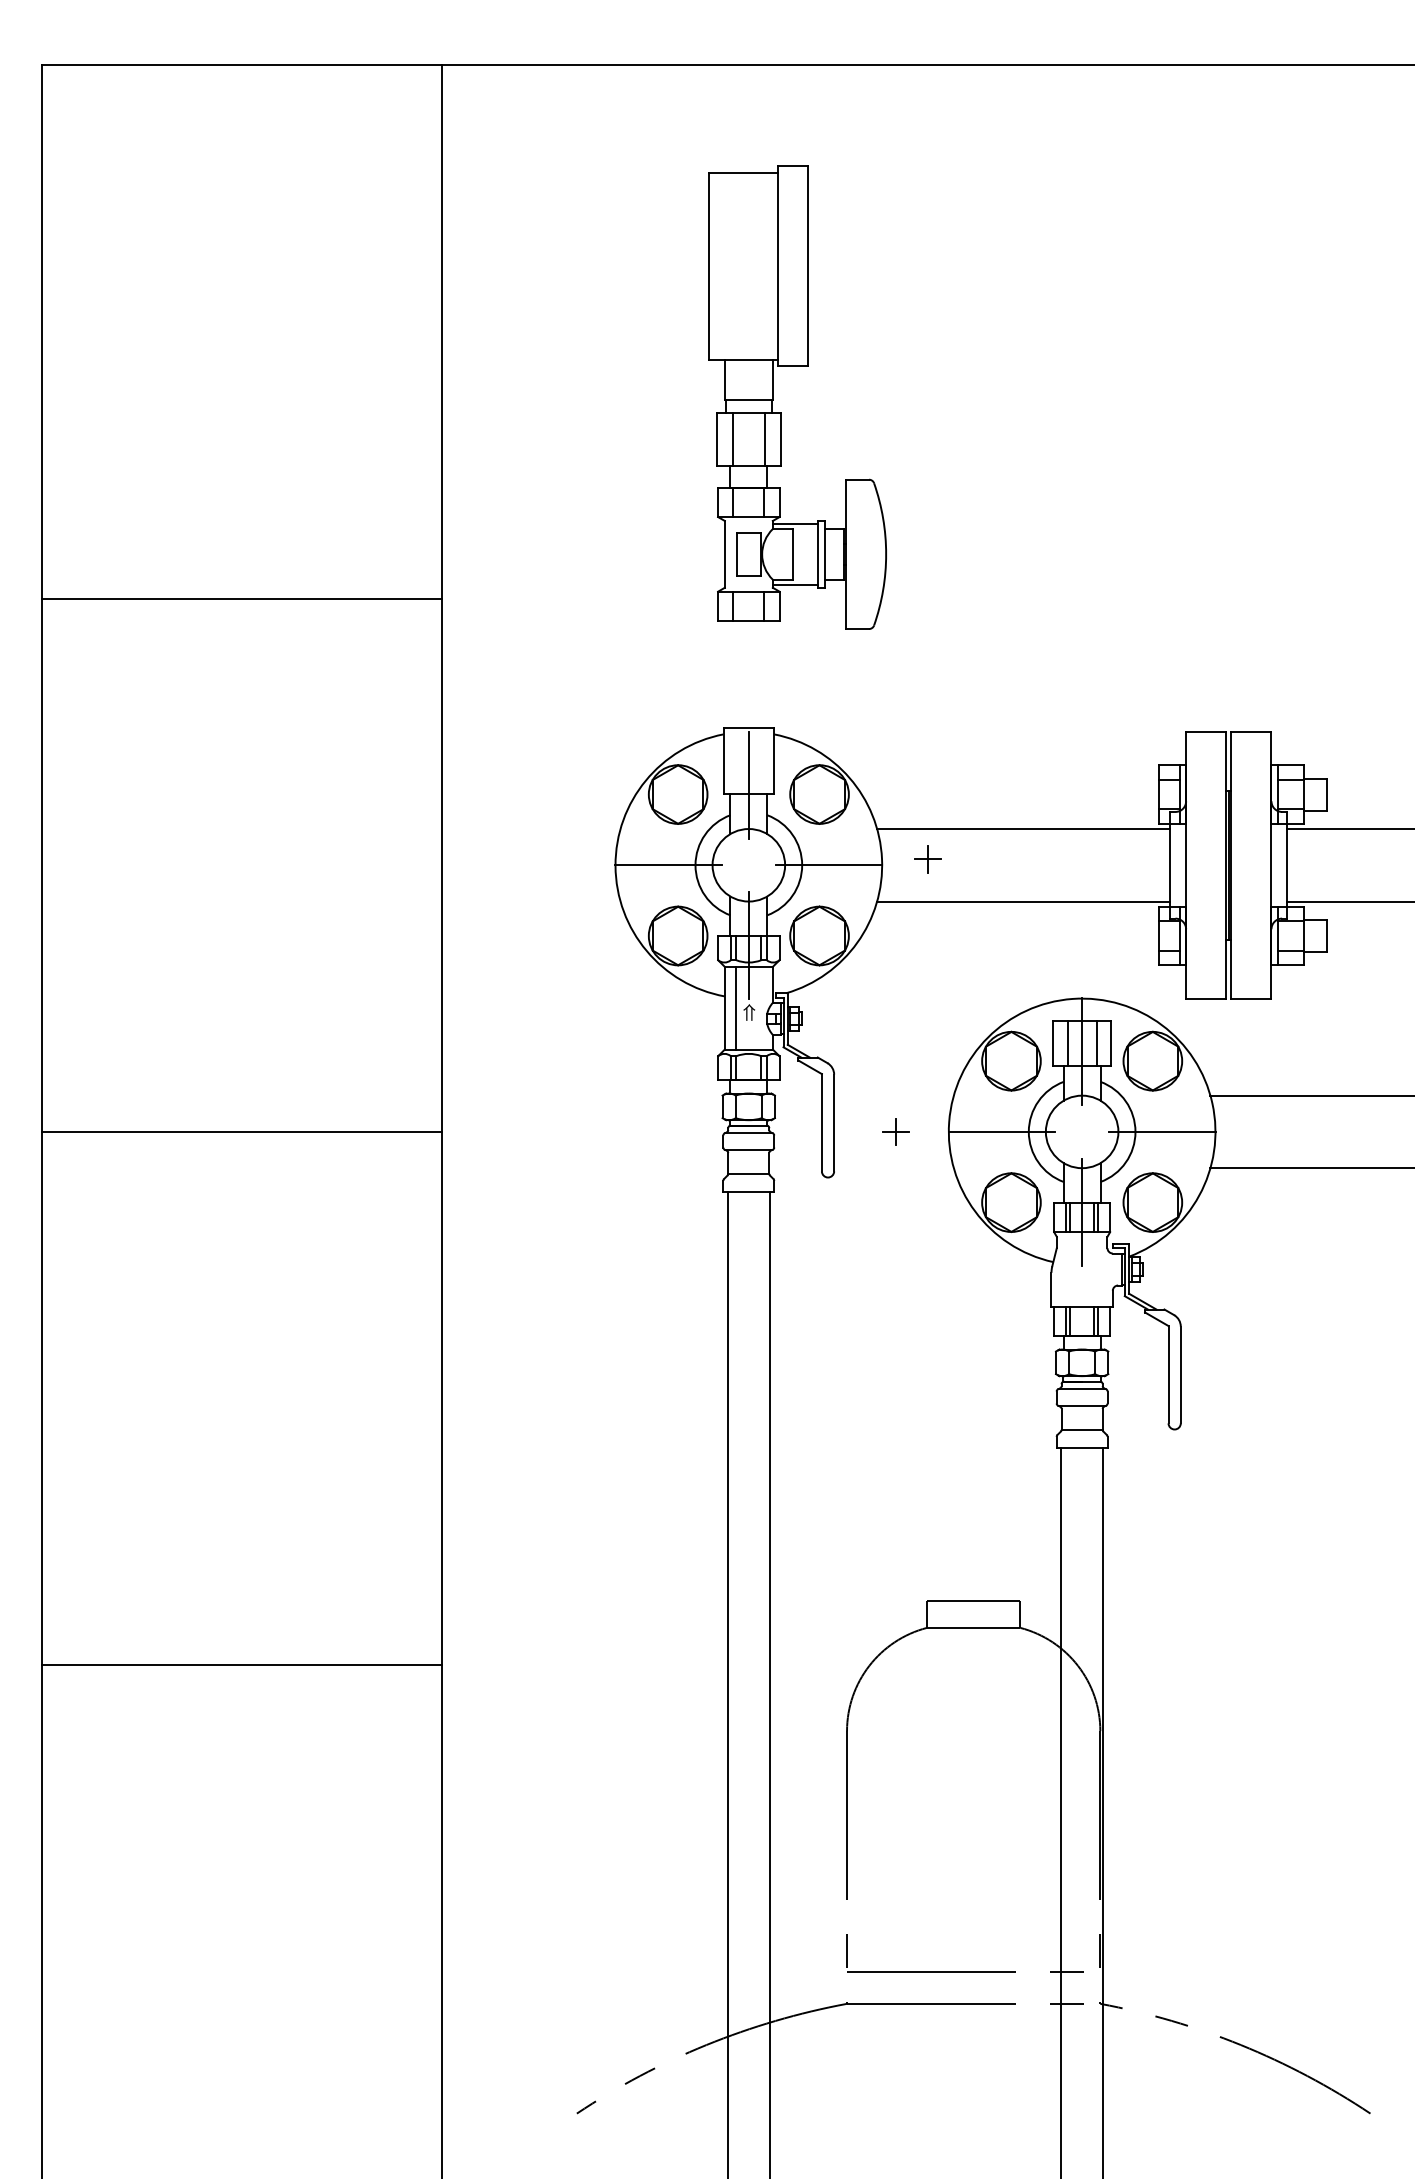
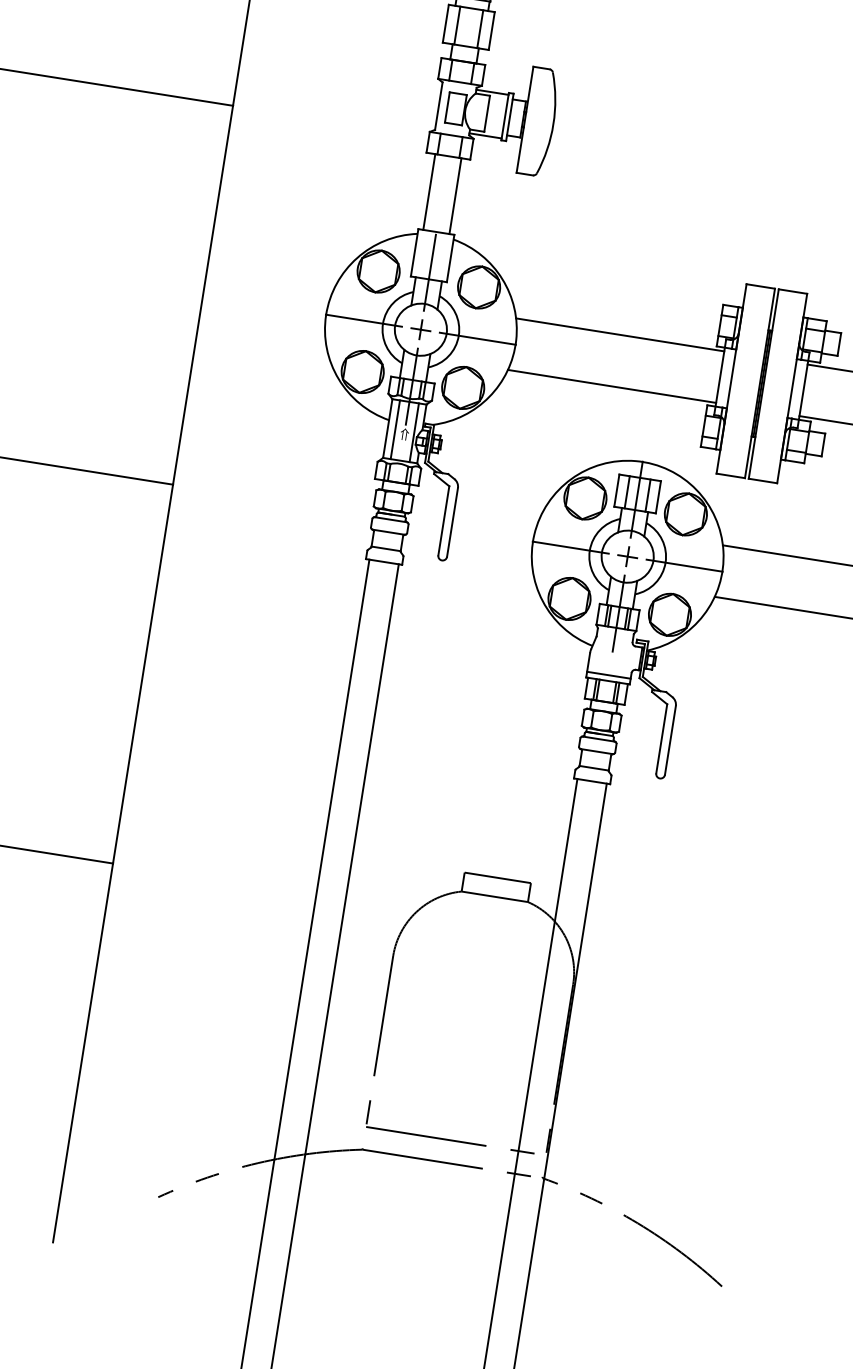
line: (730, 674) -> (429, 192), added
line: (767, 674) -> (455, 196), added
part: (927, 859) -> (420, 329), moved
line: (762, 1007) -> (414, 432), added
part: (895, 1131) -> (627, 556), moved
line: (1081, 1298) -> (608, 674), added

